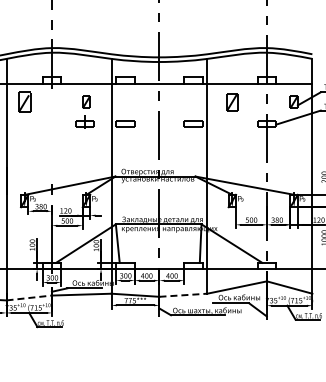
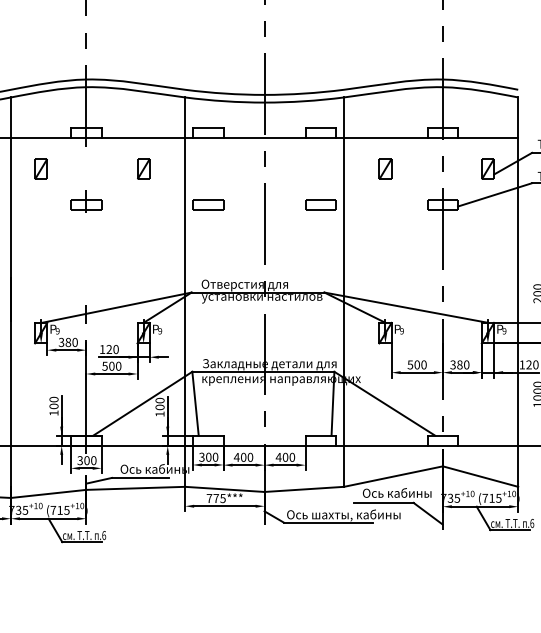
part: (24, 101) -> (40, 168), size x0.62
part: (232, 101) -> (385, 168), size x0.71
part: (84, 121) -> (85, 201), moved
line: (183, 295) -> (304, 489), dashed -> solid
line: (29, 297) -> (49, 493), dashed -> solid

